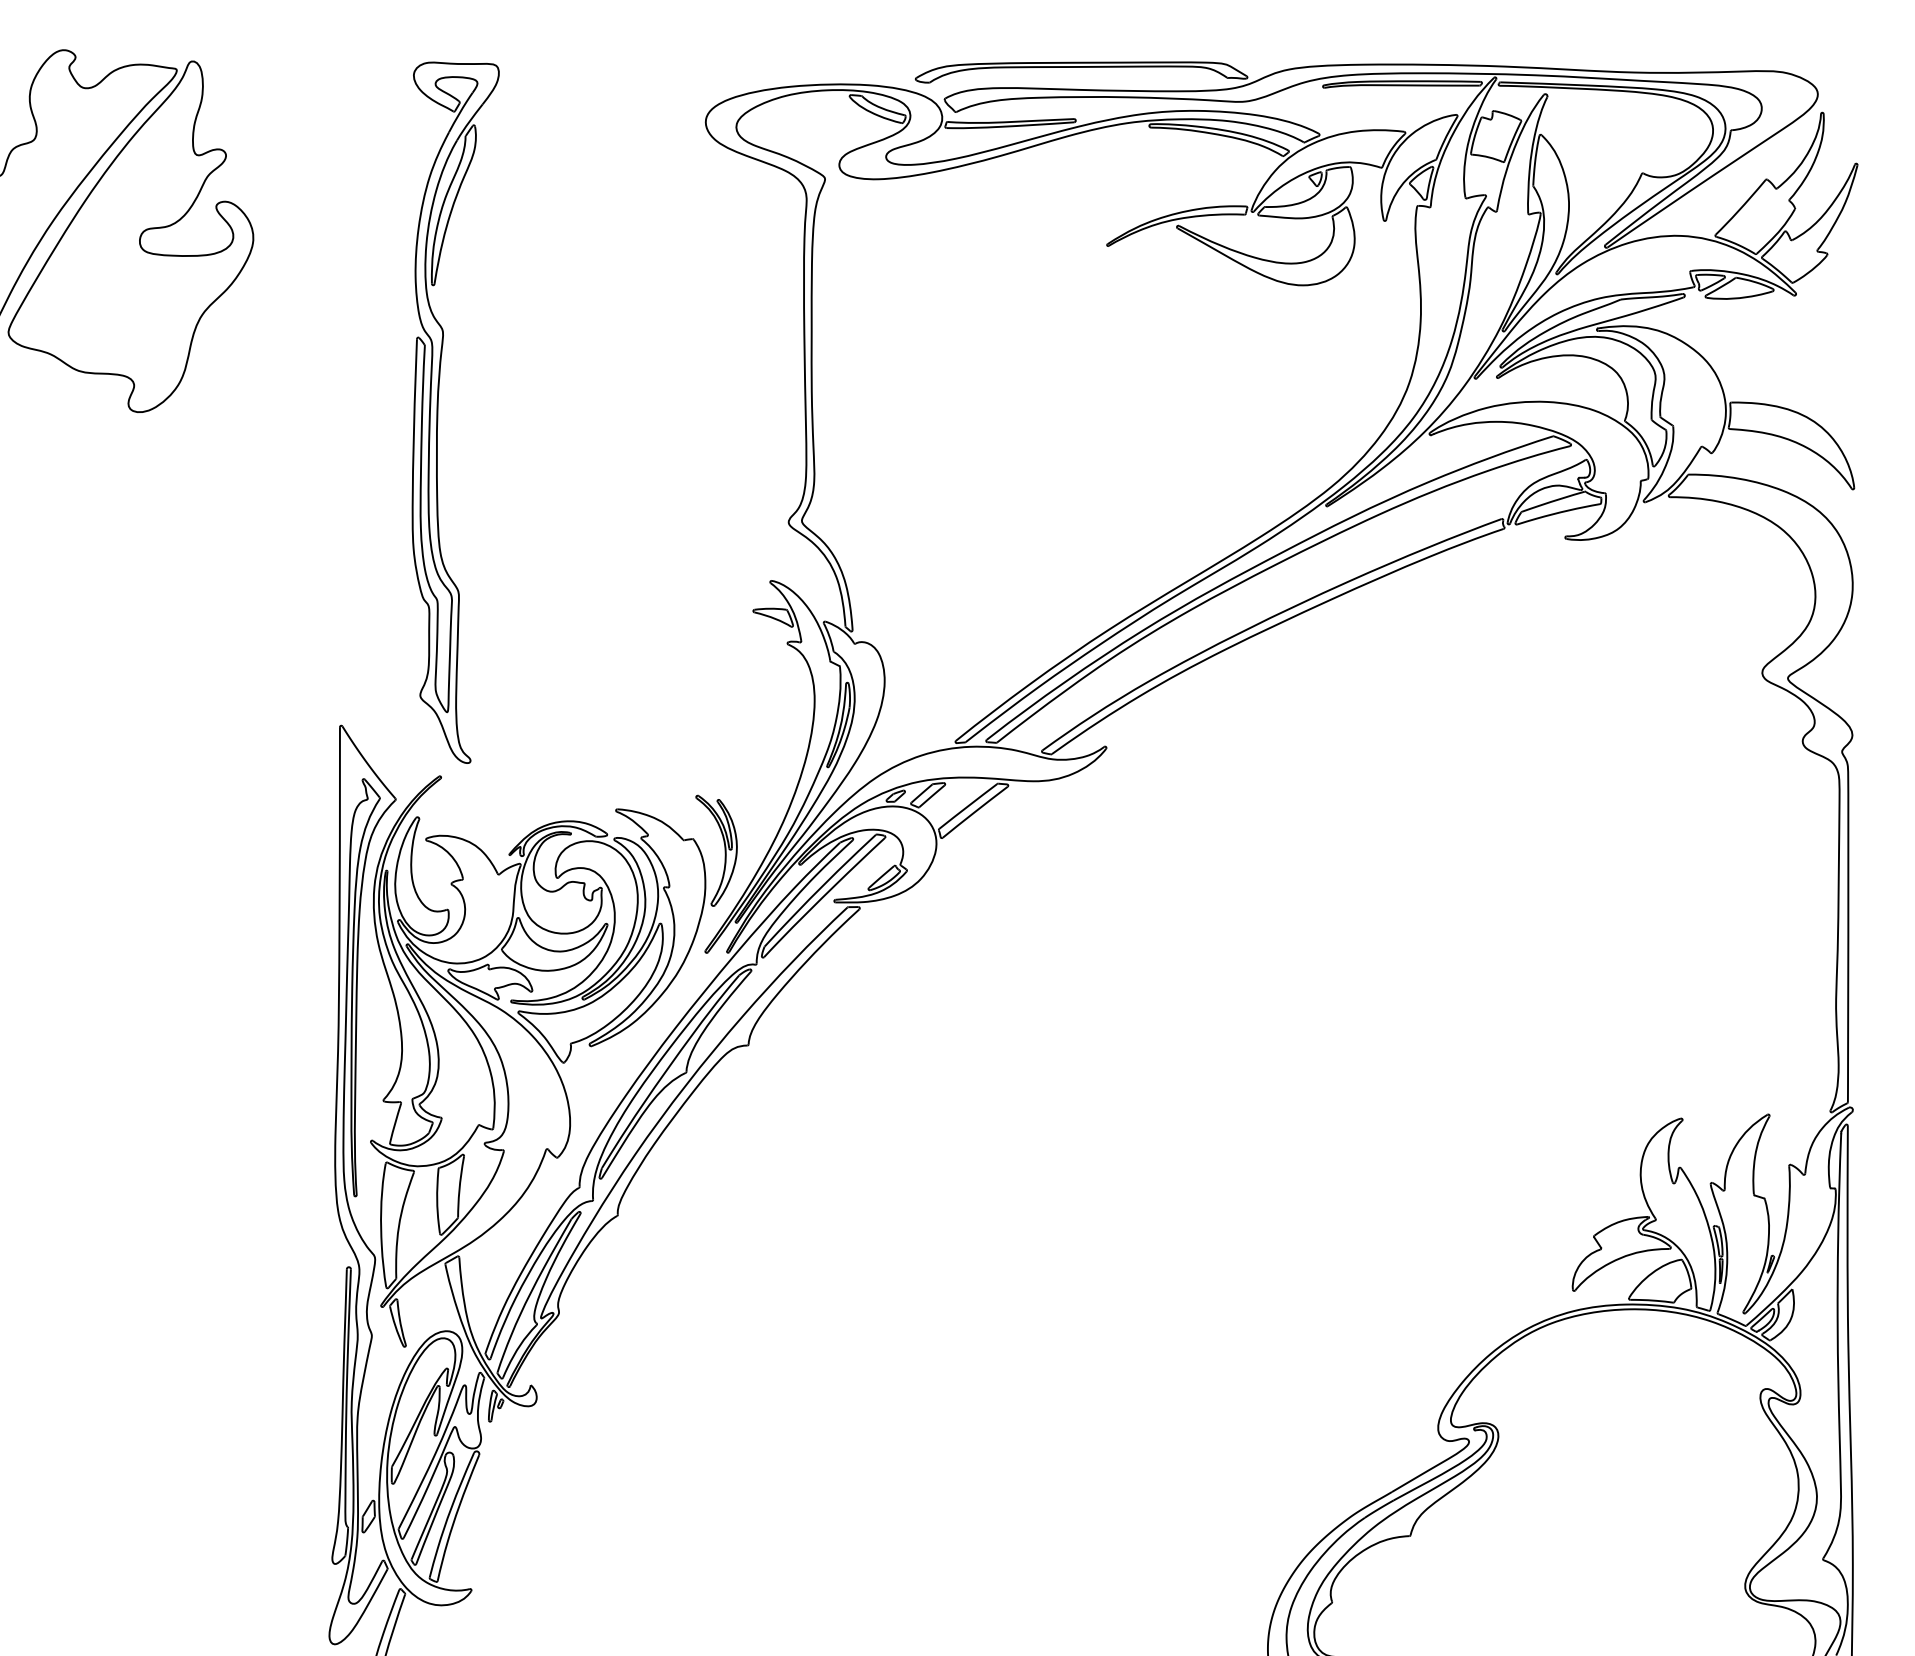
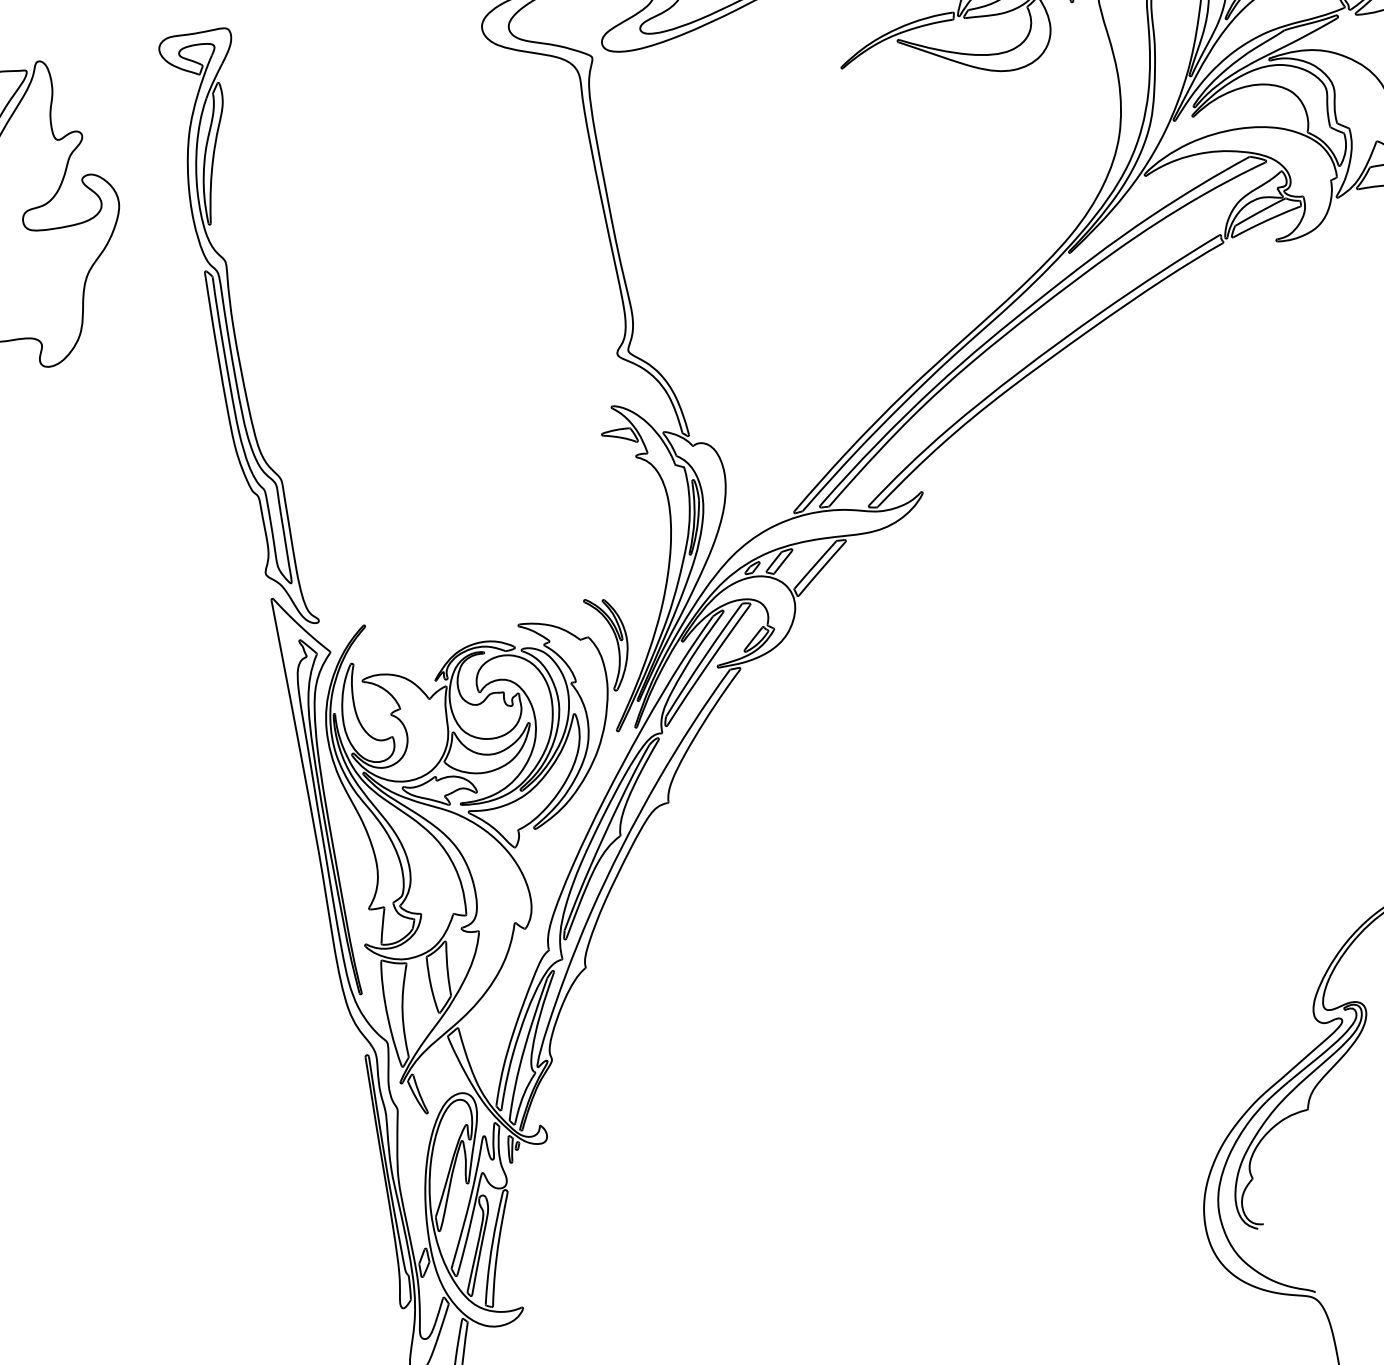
part: (438, 412) -> (235, 331), moved

